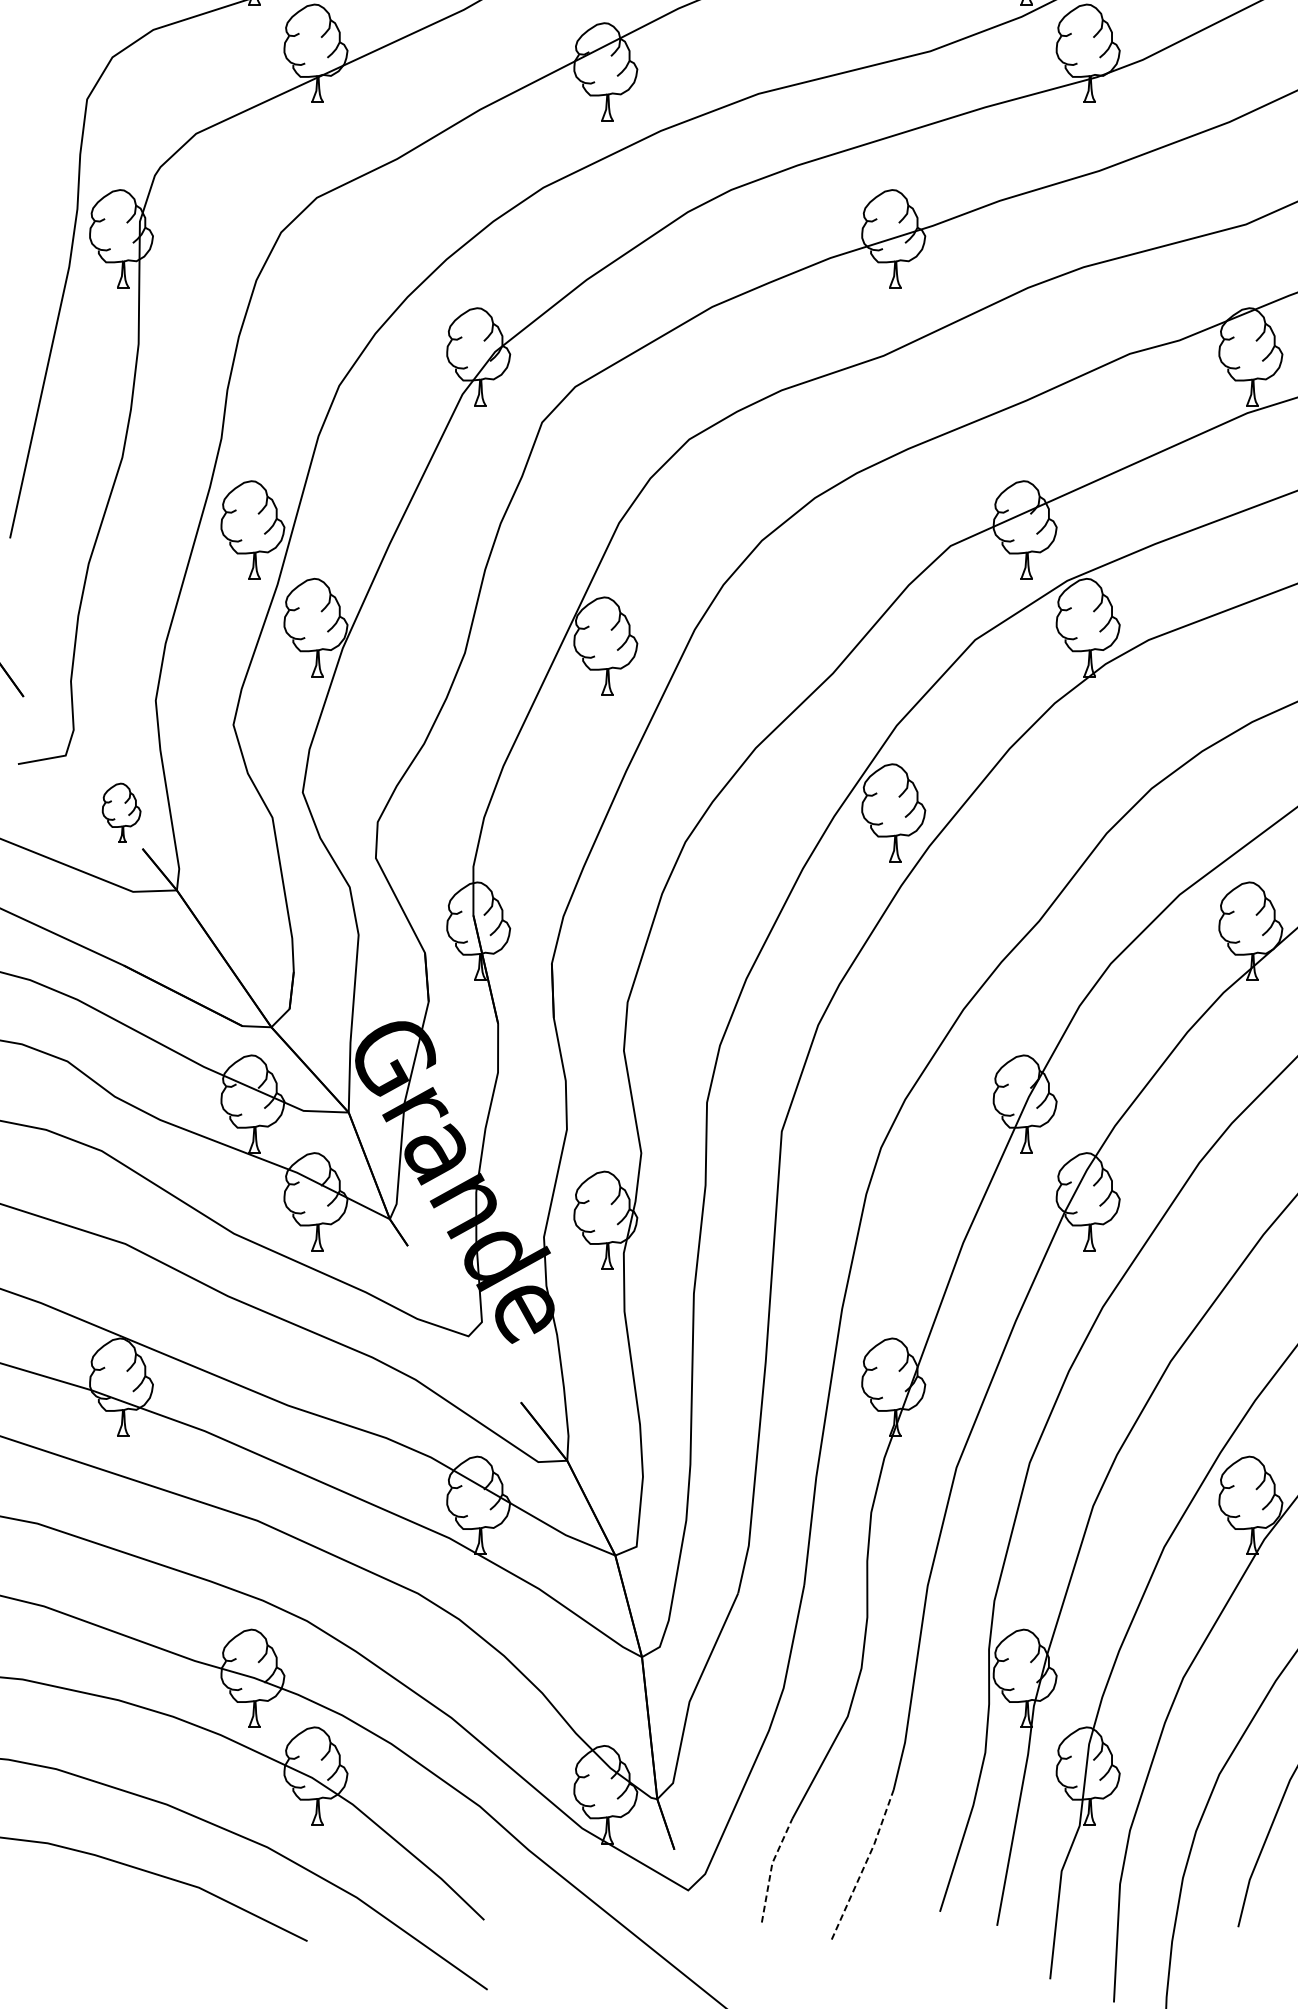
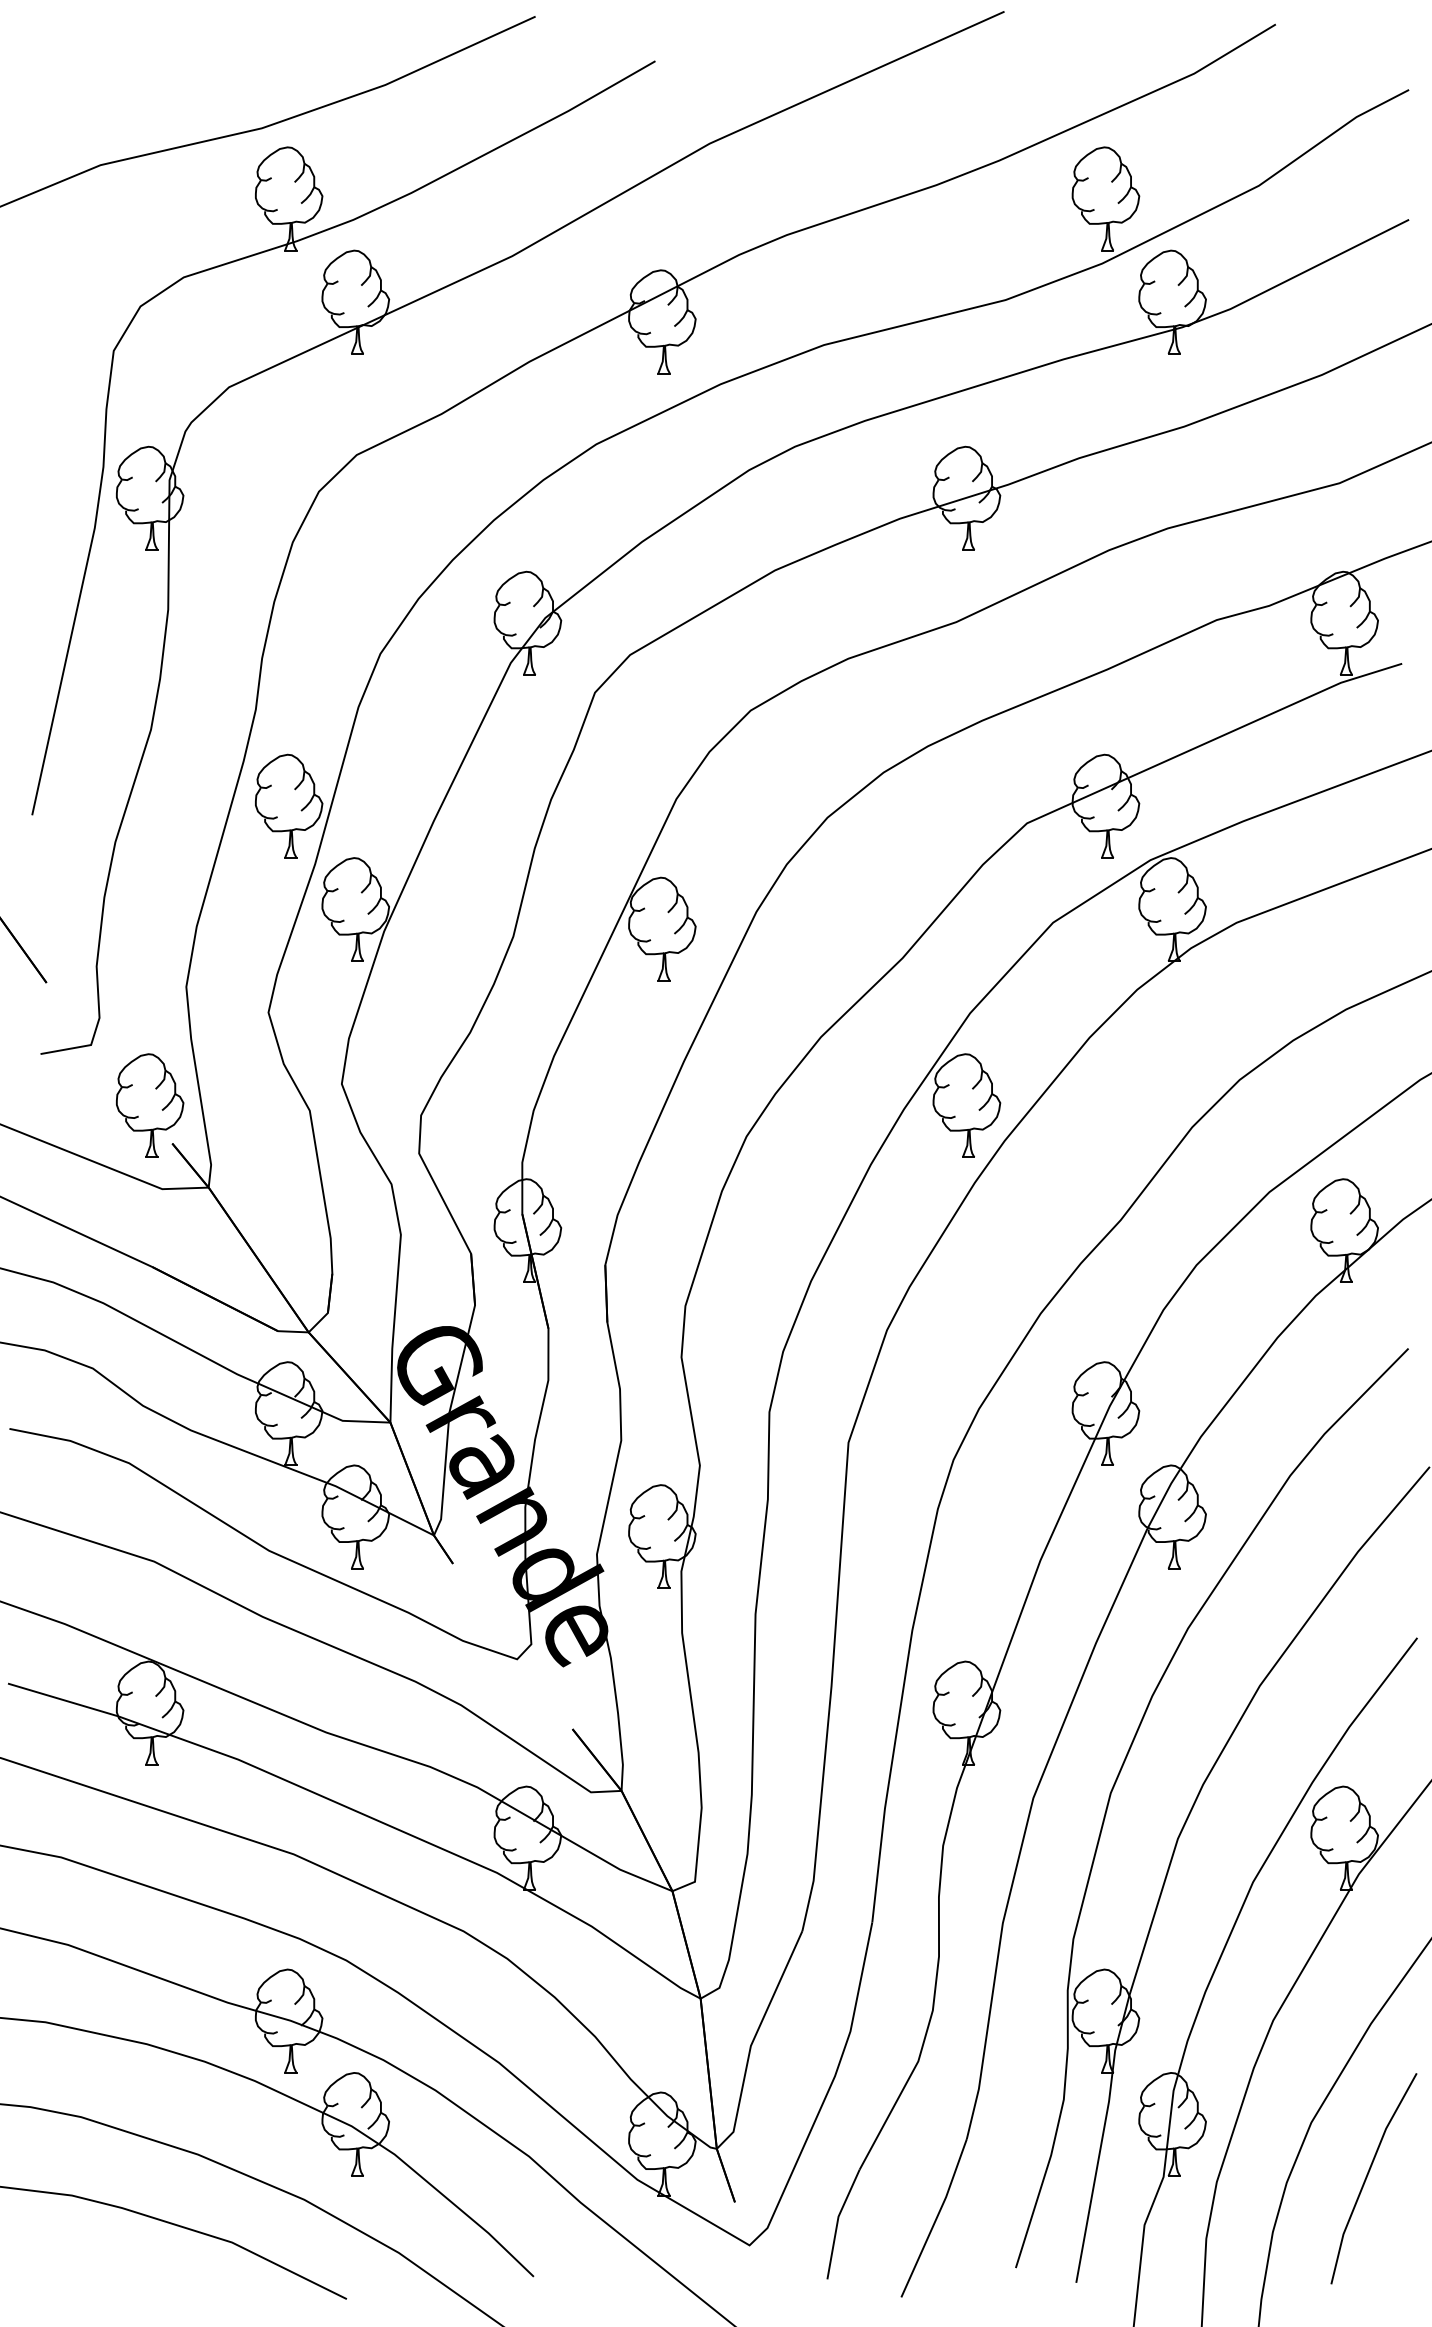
part: (121, 812) -> (150, 1105), size x1.67
line: (864, 1865) -> (936, 2218), dashed -> solid
line: (771, 1867) -> (837, 2221), dashed -> solid

